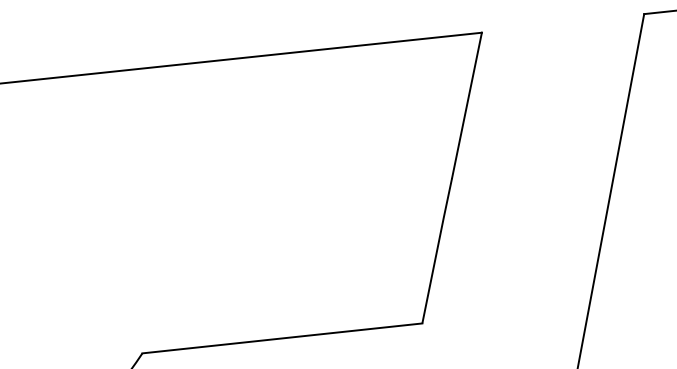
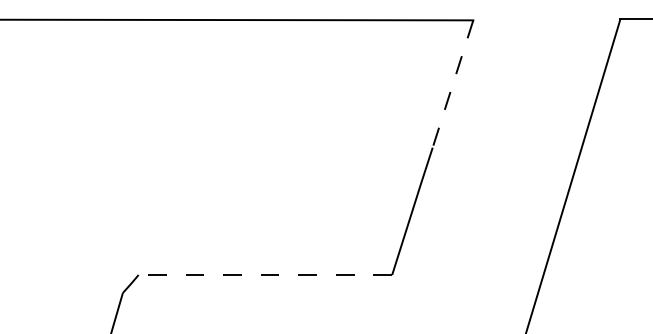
line: (467, 105) -> (453, 84), solid -> dashed
line: (282, 338) -> (265, 275), solid -> dashed

